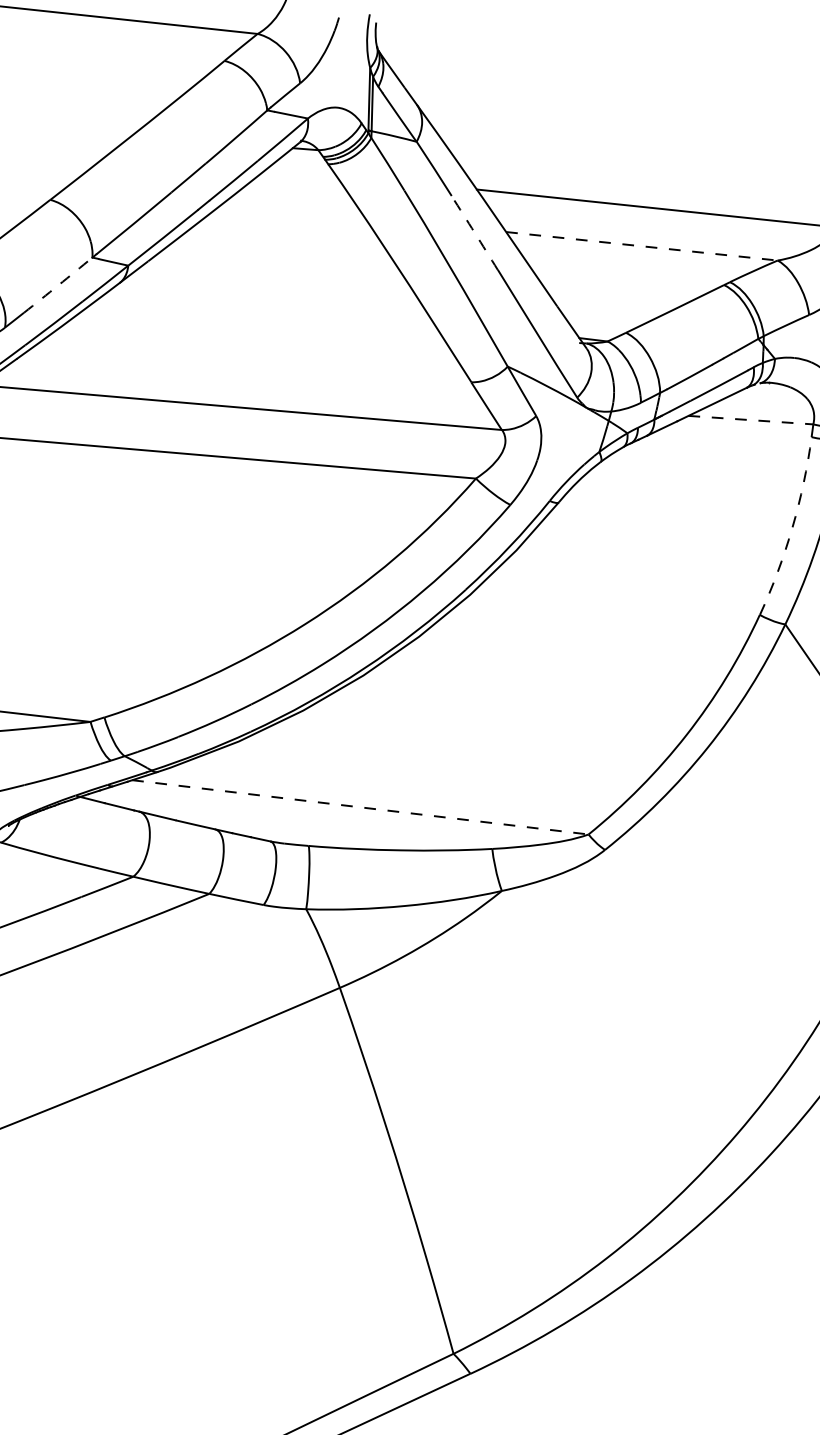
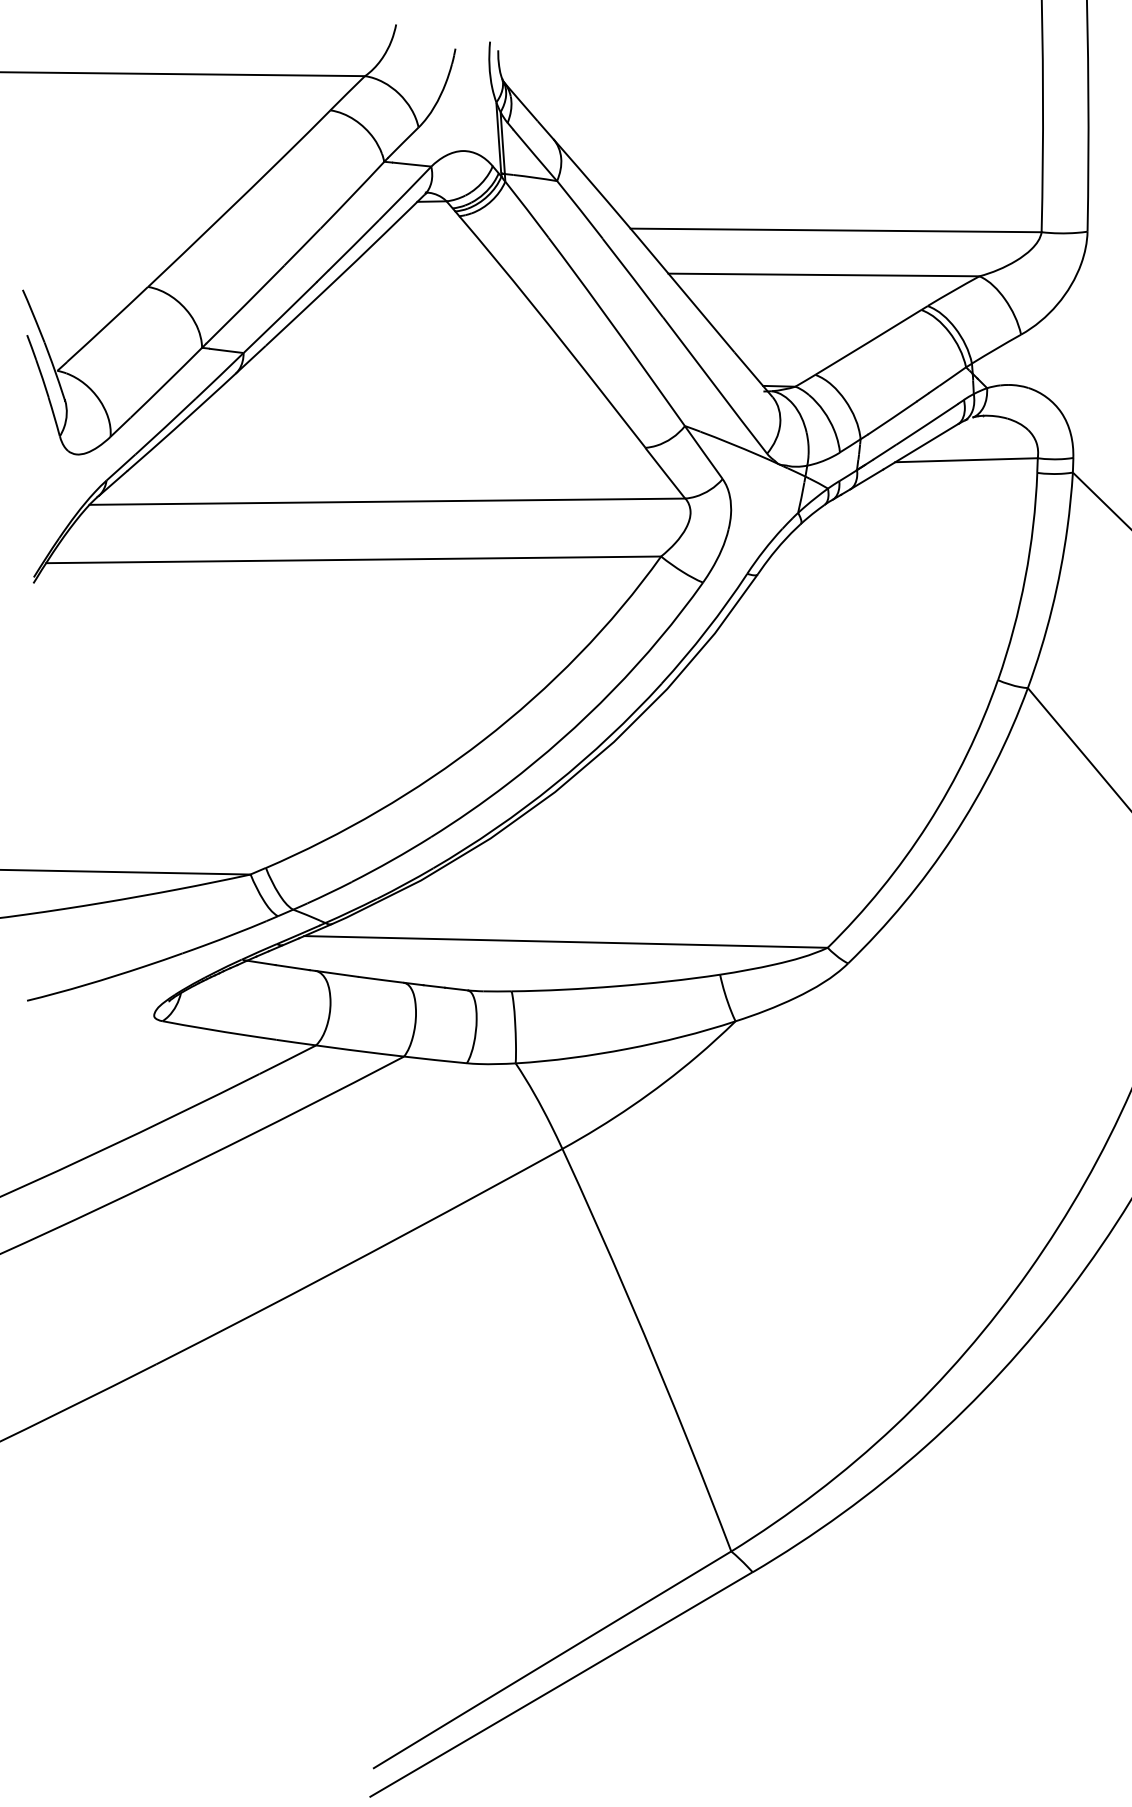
arc: (475, 233) -> (633, 278), dashed -> solid
line: (642, 245) -> (824, 274), dashed -> solid
arc: (58, 284) -> (166, 382), dashed -> solid
line: (751, 420) -> (967, 460), dashed -> solid
arc: (792, 527) -> (1025, 577), dashed -> solid
line: (360, 806) -> (565, 941), dashed -> solid

